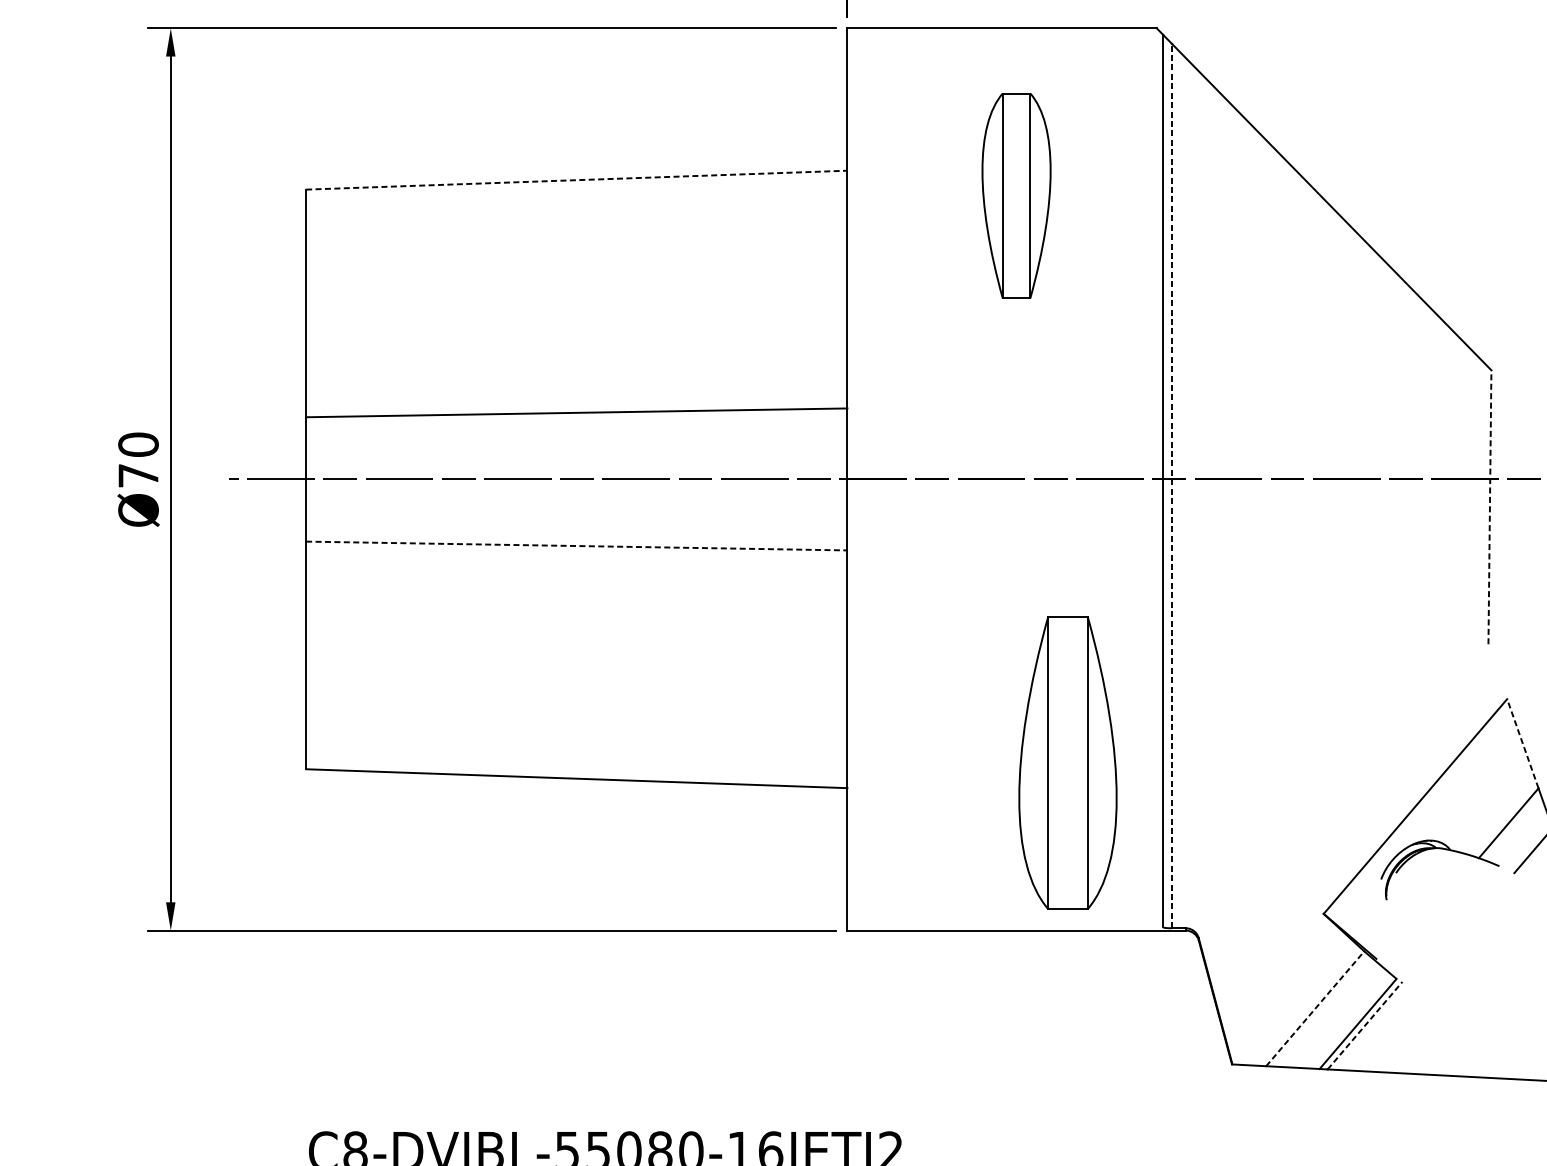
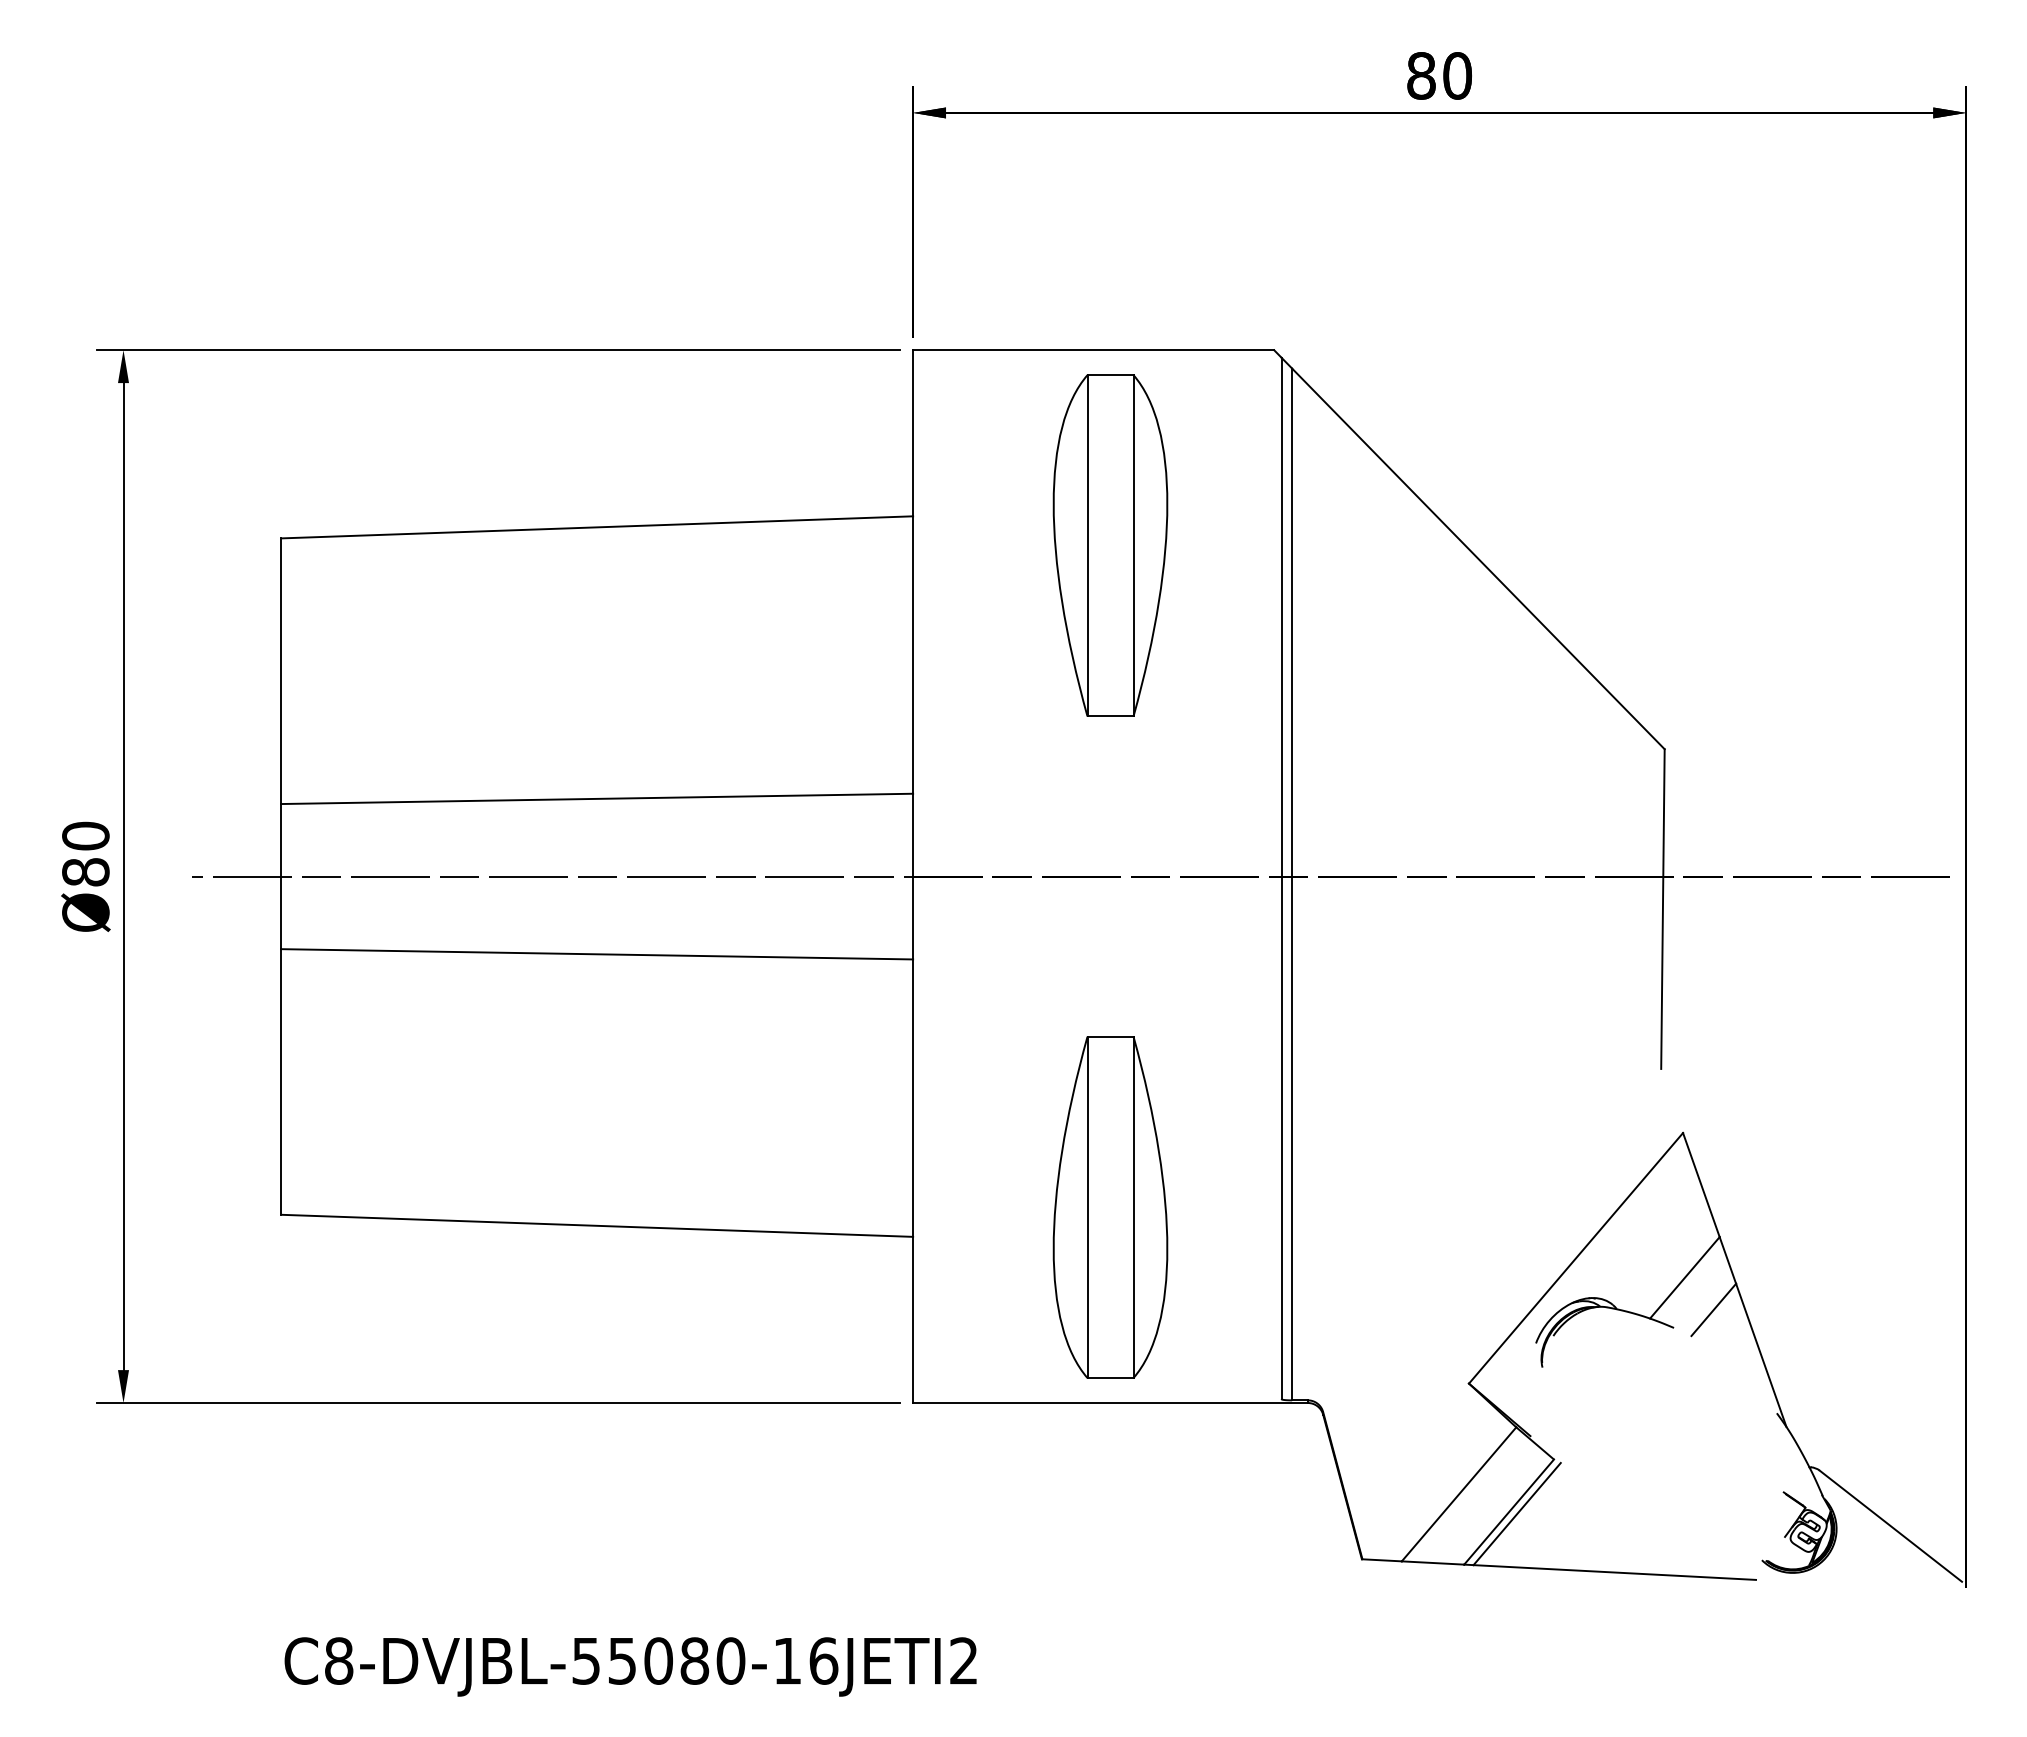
line: (576, 180) -> (597, 527), dashed -> solid
part: (1016, 195) -> (1110, 545), size x1.43
text: (138, 475) -> (85, 872), Ø70 -> Ø80
line: (1172, 486) -> (1292, 884), dashed -> solid
line: (1489, 507) -> (1662, 909), dashed -> solid
line: (576, 546) -> (597, 954), dashed -> solid
line: (1522, 743) -> (1701, 1184), dashed -> solid
part: (1067, 762) -> (1110, 1207), moved
line: (1315, 1008) -> (1459, 1493), dashed -> solid
line: (1365, 1025) -> (1517, 1513), dashed -> solid

